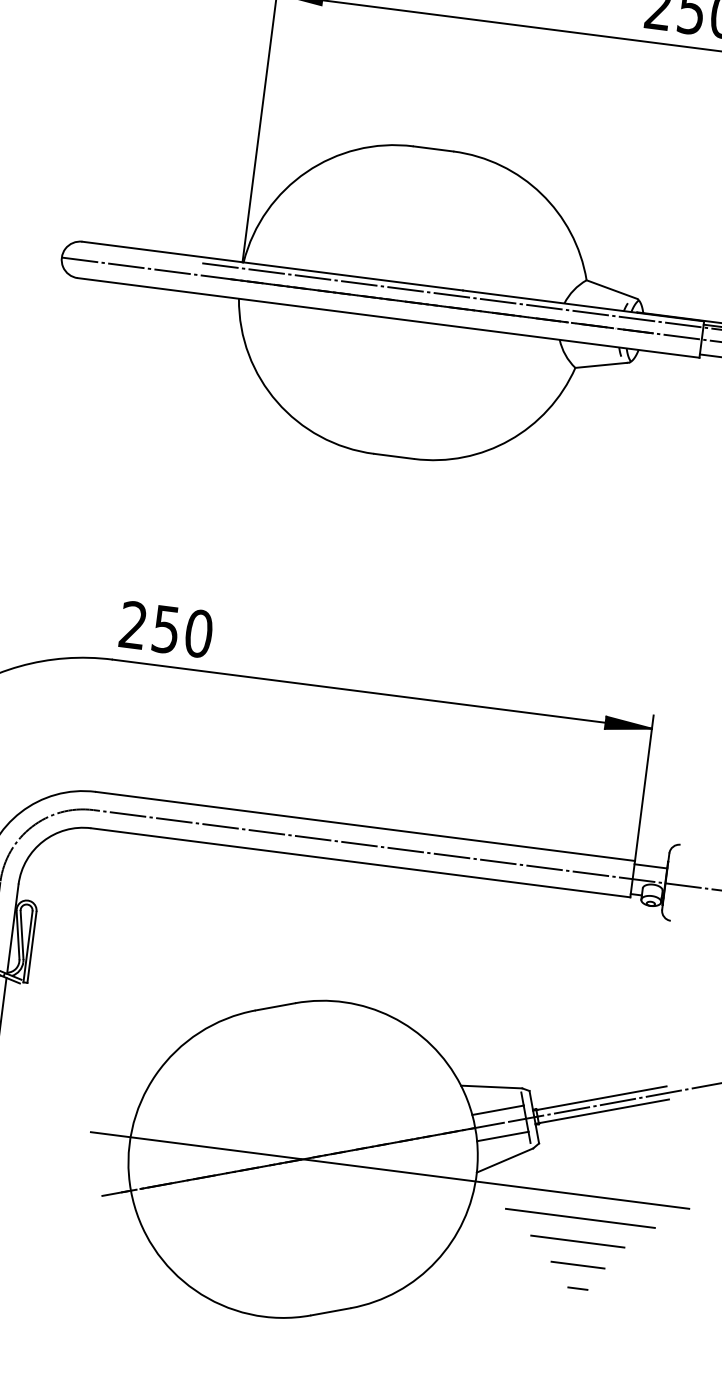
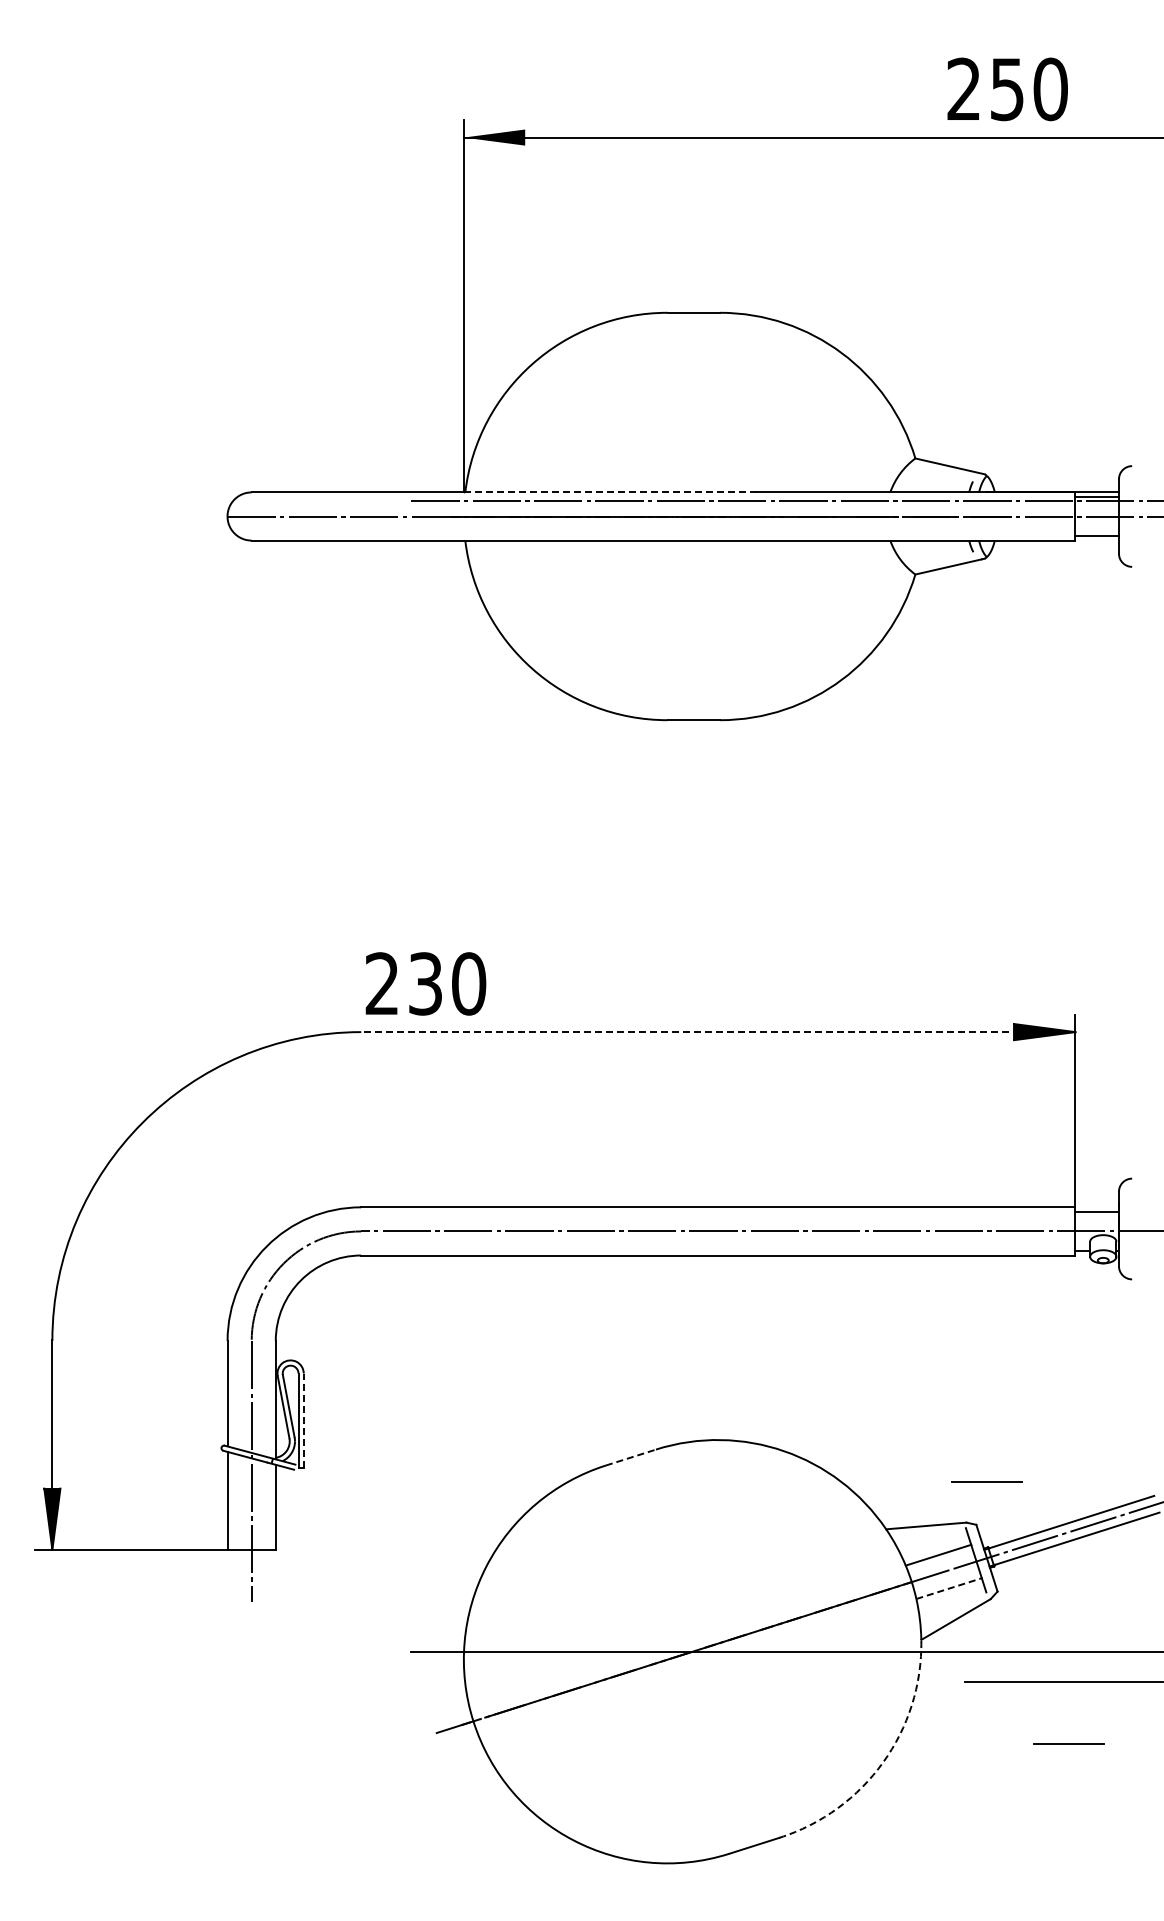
line: (353, 276) -> (610, 492), solid -> dashed
text: (166, 629) -> (425, 983), 250 -> 230
line: (381, 694) -> (717, 1032), solid -> dashed
line: (31, 947) -> (303, 1420), solid -> dashed
line: (275, 1006) -> (631, 1457), solid -> dashed
line: (541, 1059) -> (986, 1481), added
line: (503, 1136) -> (949, 1588), solid -> dashed
line: (577, 1241) -> (1064, 1712), removed
arc: (436, 1261) -> (883, 1762), solid -> dashed
line: (577, 1288) -> (1072, 1774), removed

